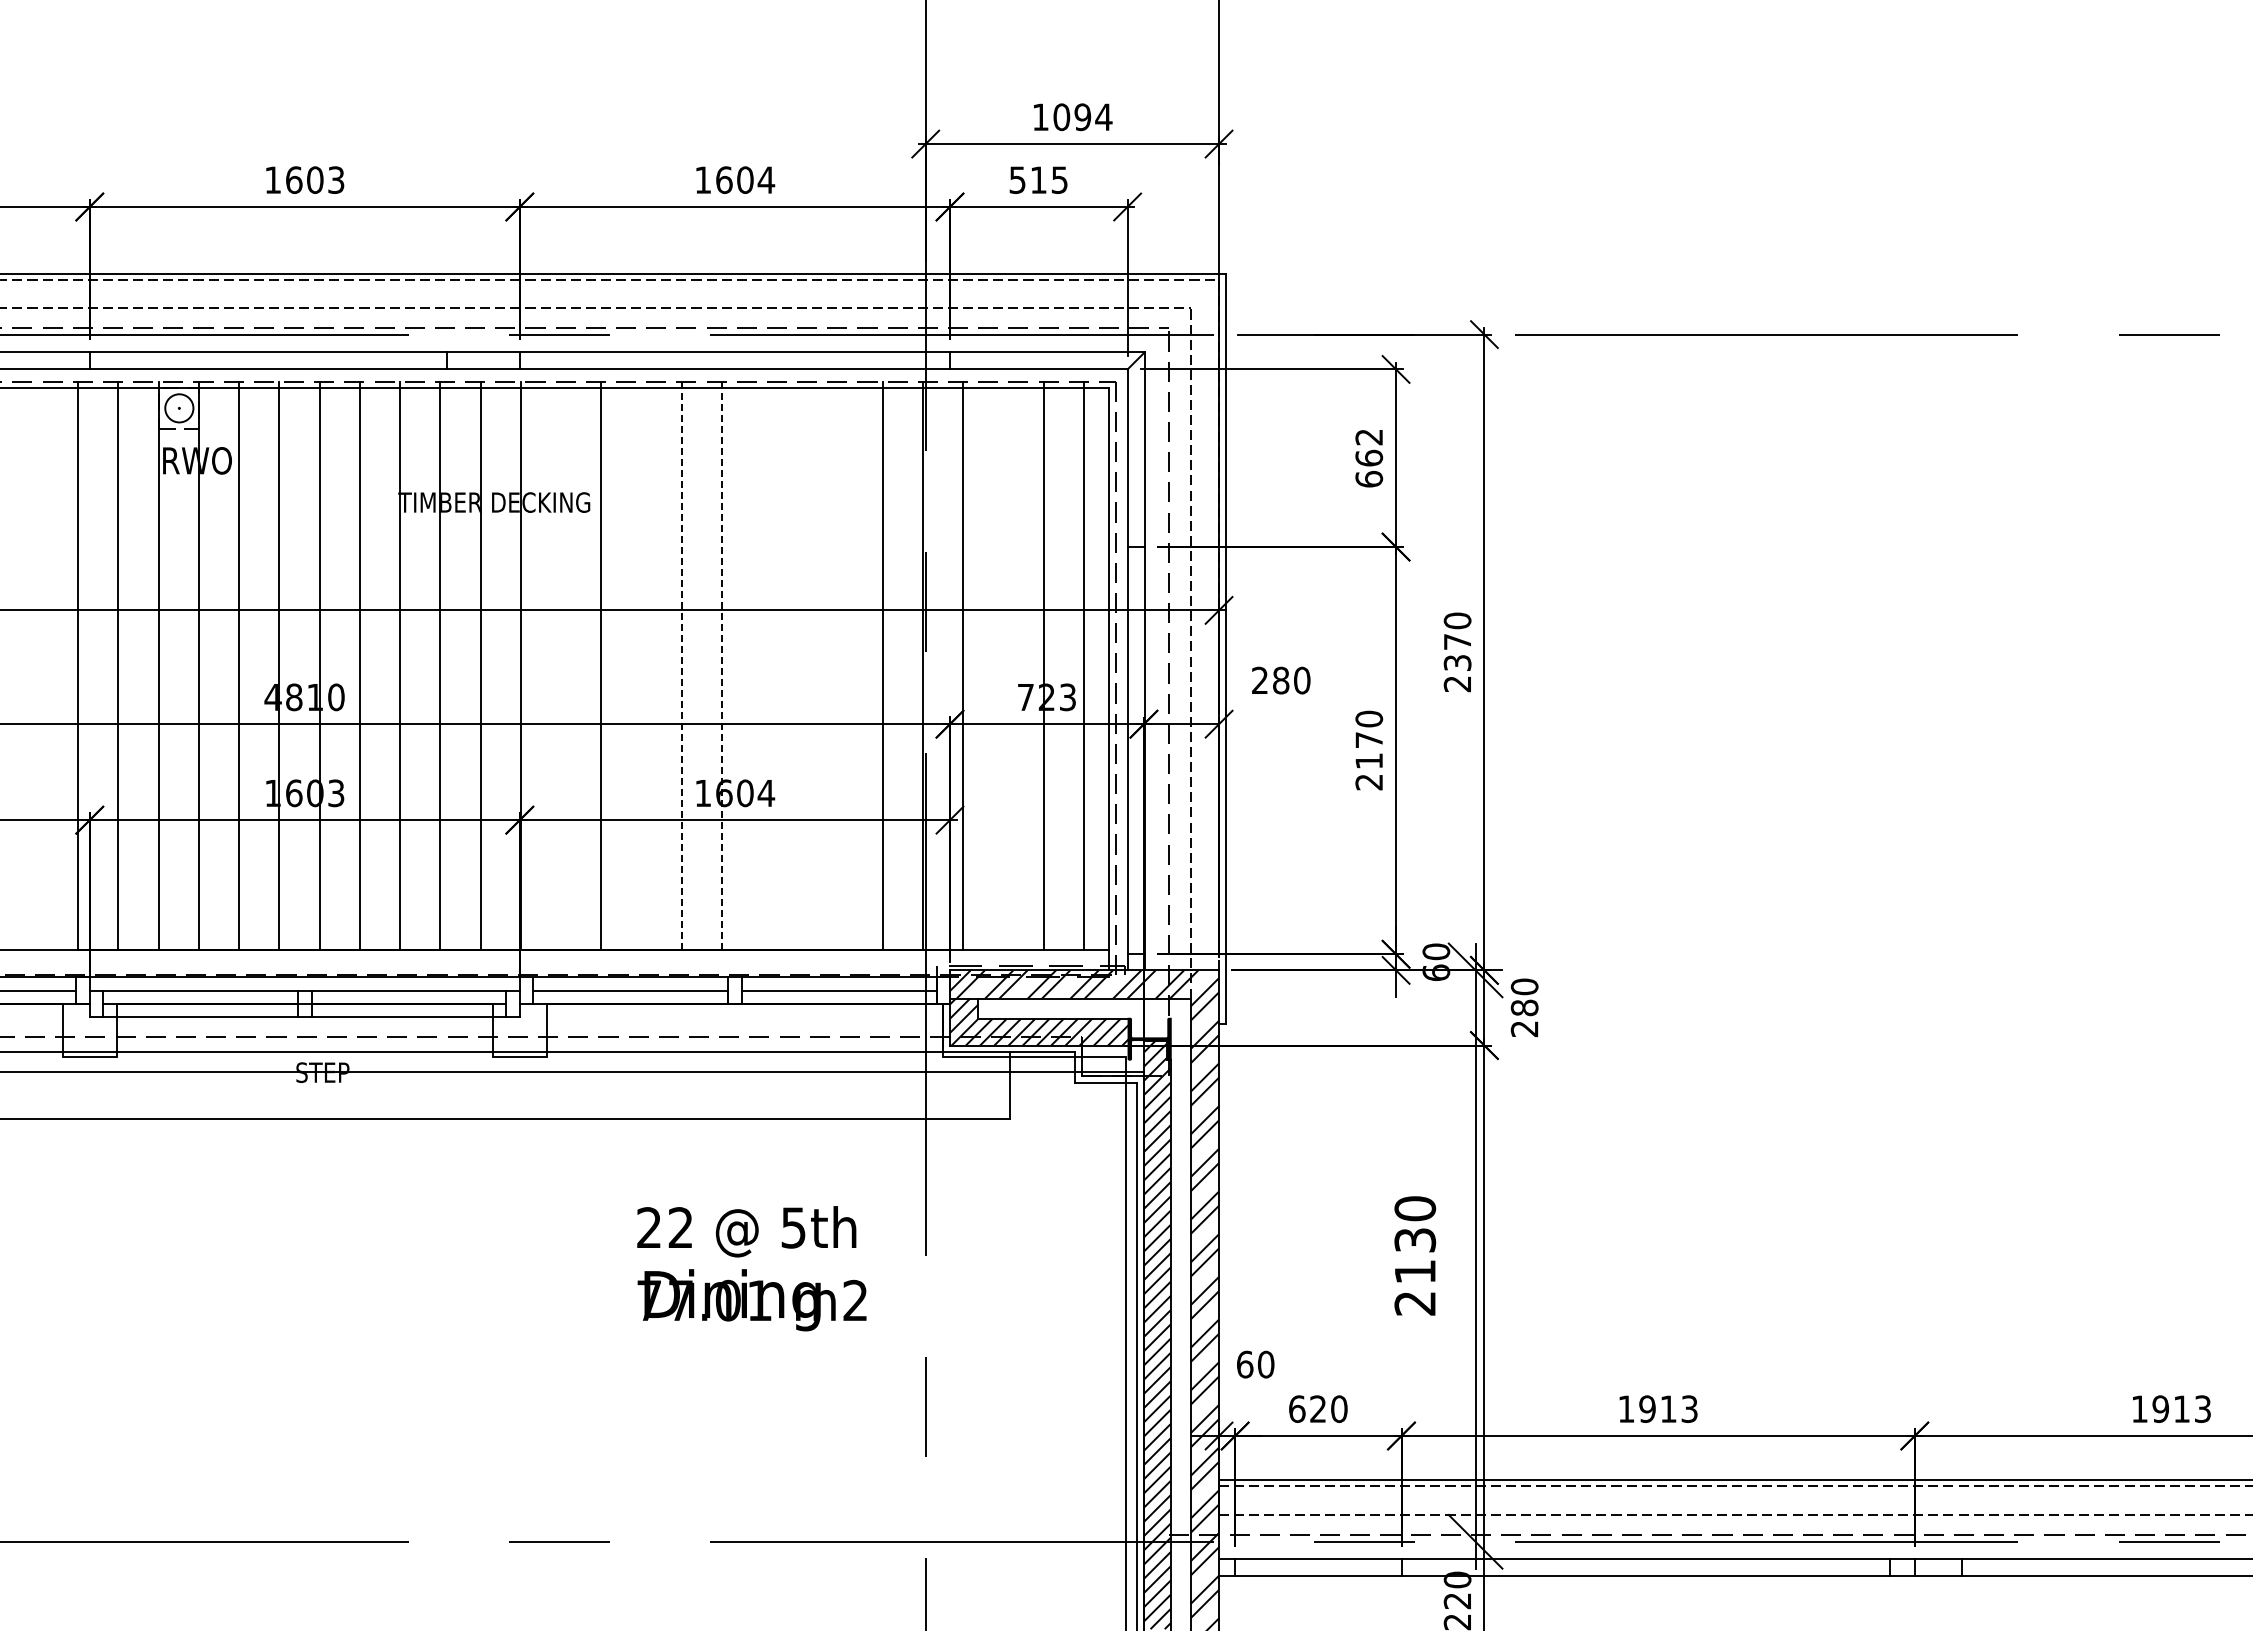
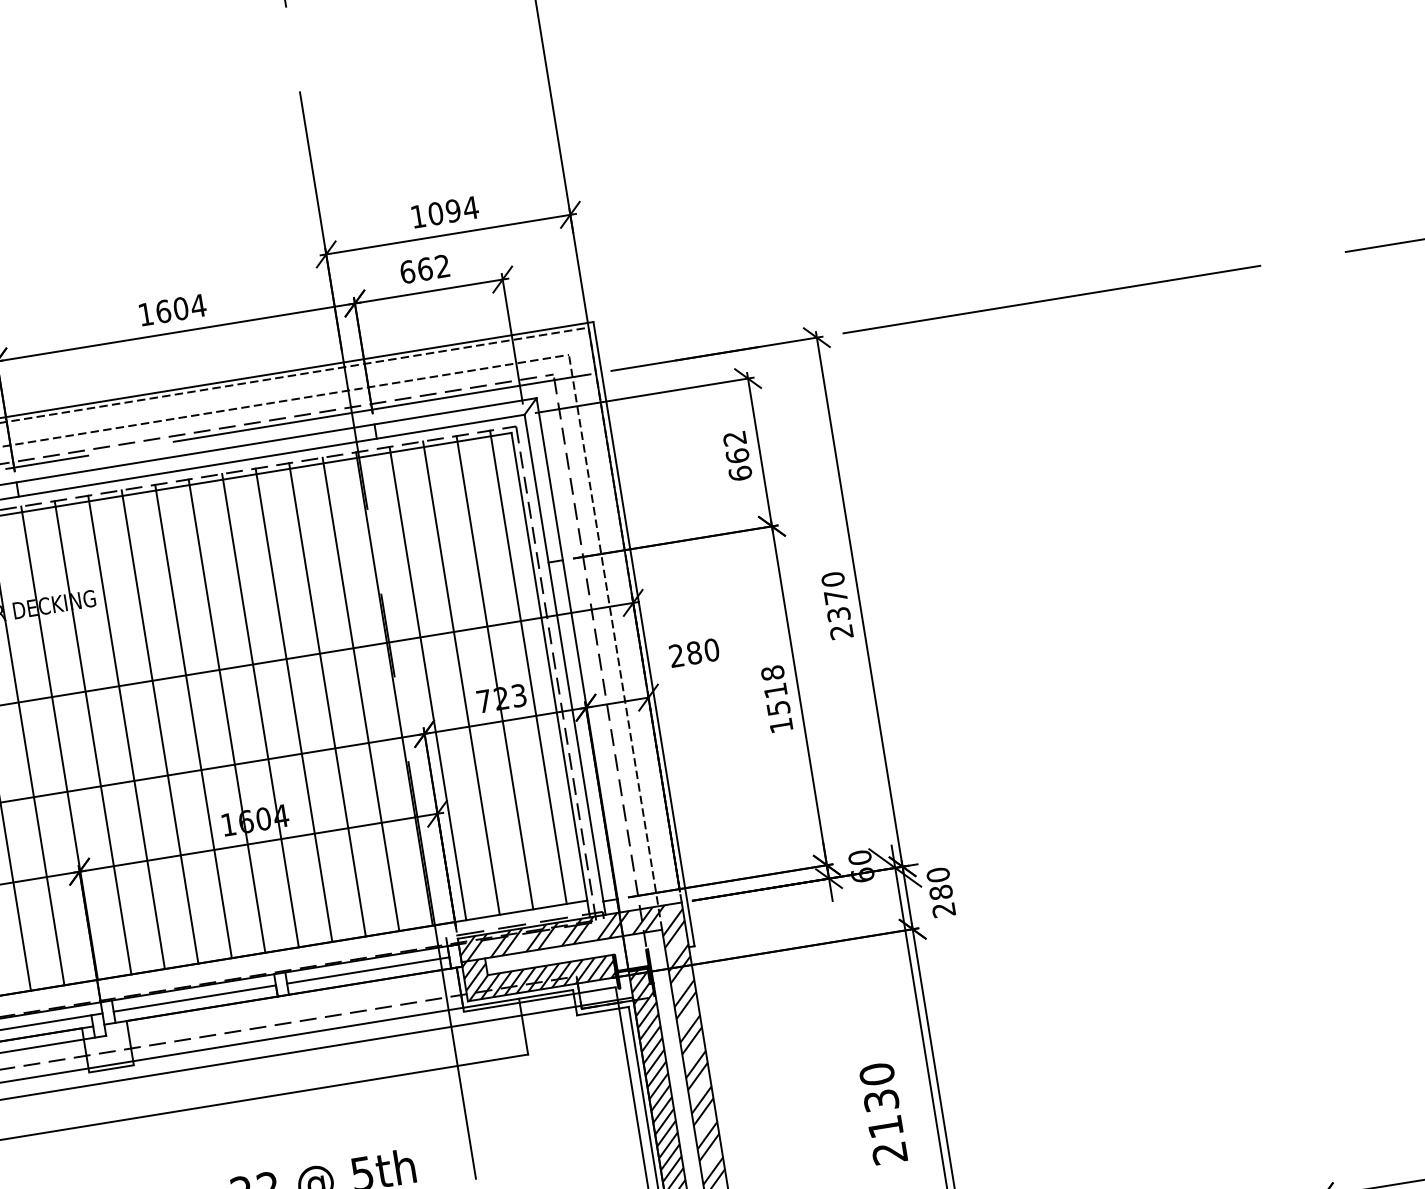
text: (1038, 179) -> (424, 268), 515 -> 662
line: (561, 665) -> (93, 737), added
line: (641, 665) -> (160, 726), added
line: (681, 665) -> (193, 721), dashed -> solid
line: (721, 665) -> (226, 715), dashed -> solid
line: (762, 665) -> (260, 710), added
line: (802, 665) -> (293, 704), added
line: (842, 665) -> (327, 699), added
line: (1003, 665) -> (461, 677), added
text: (1369, 750) -> (777, 699), 2170 -> 1518

